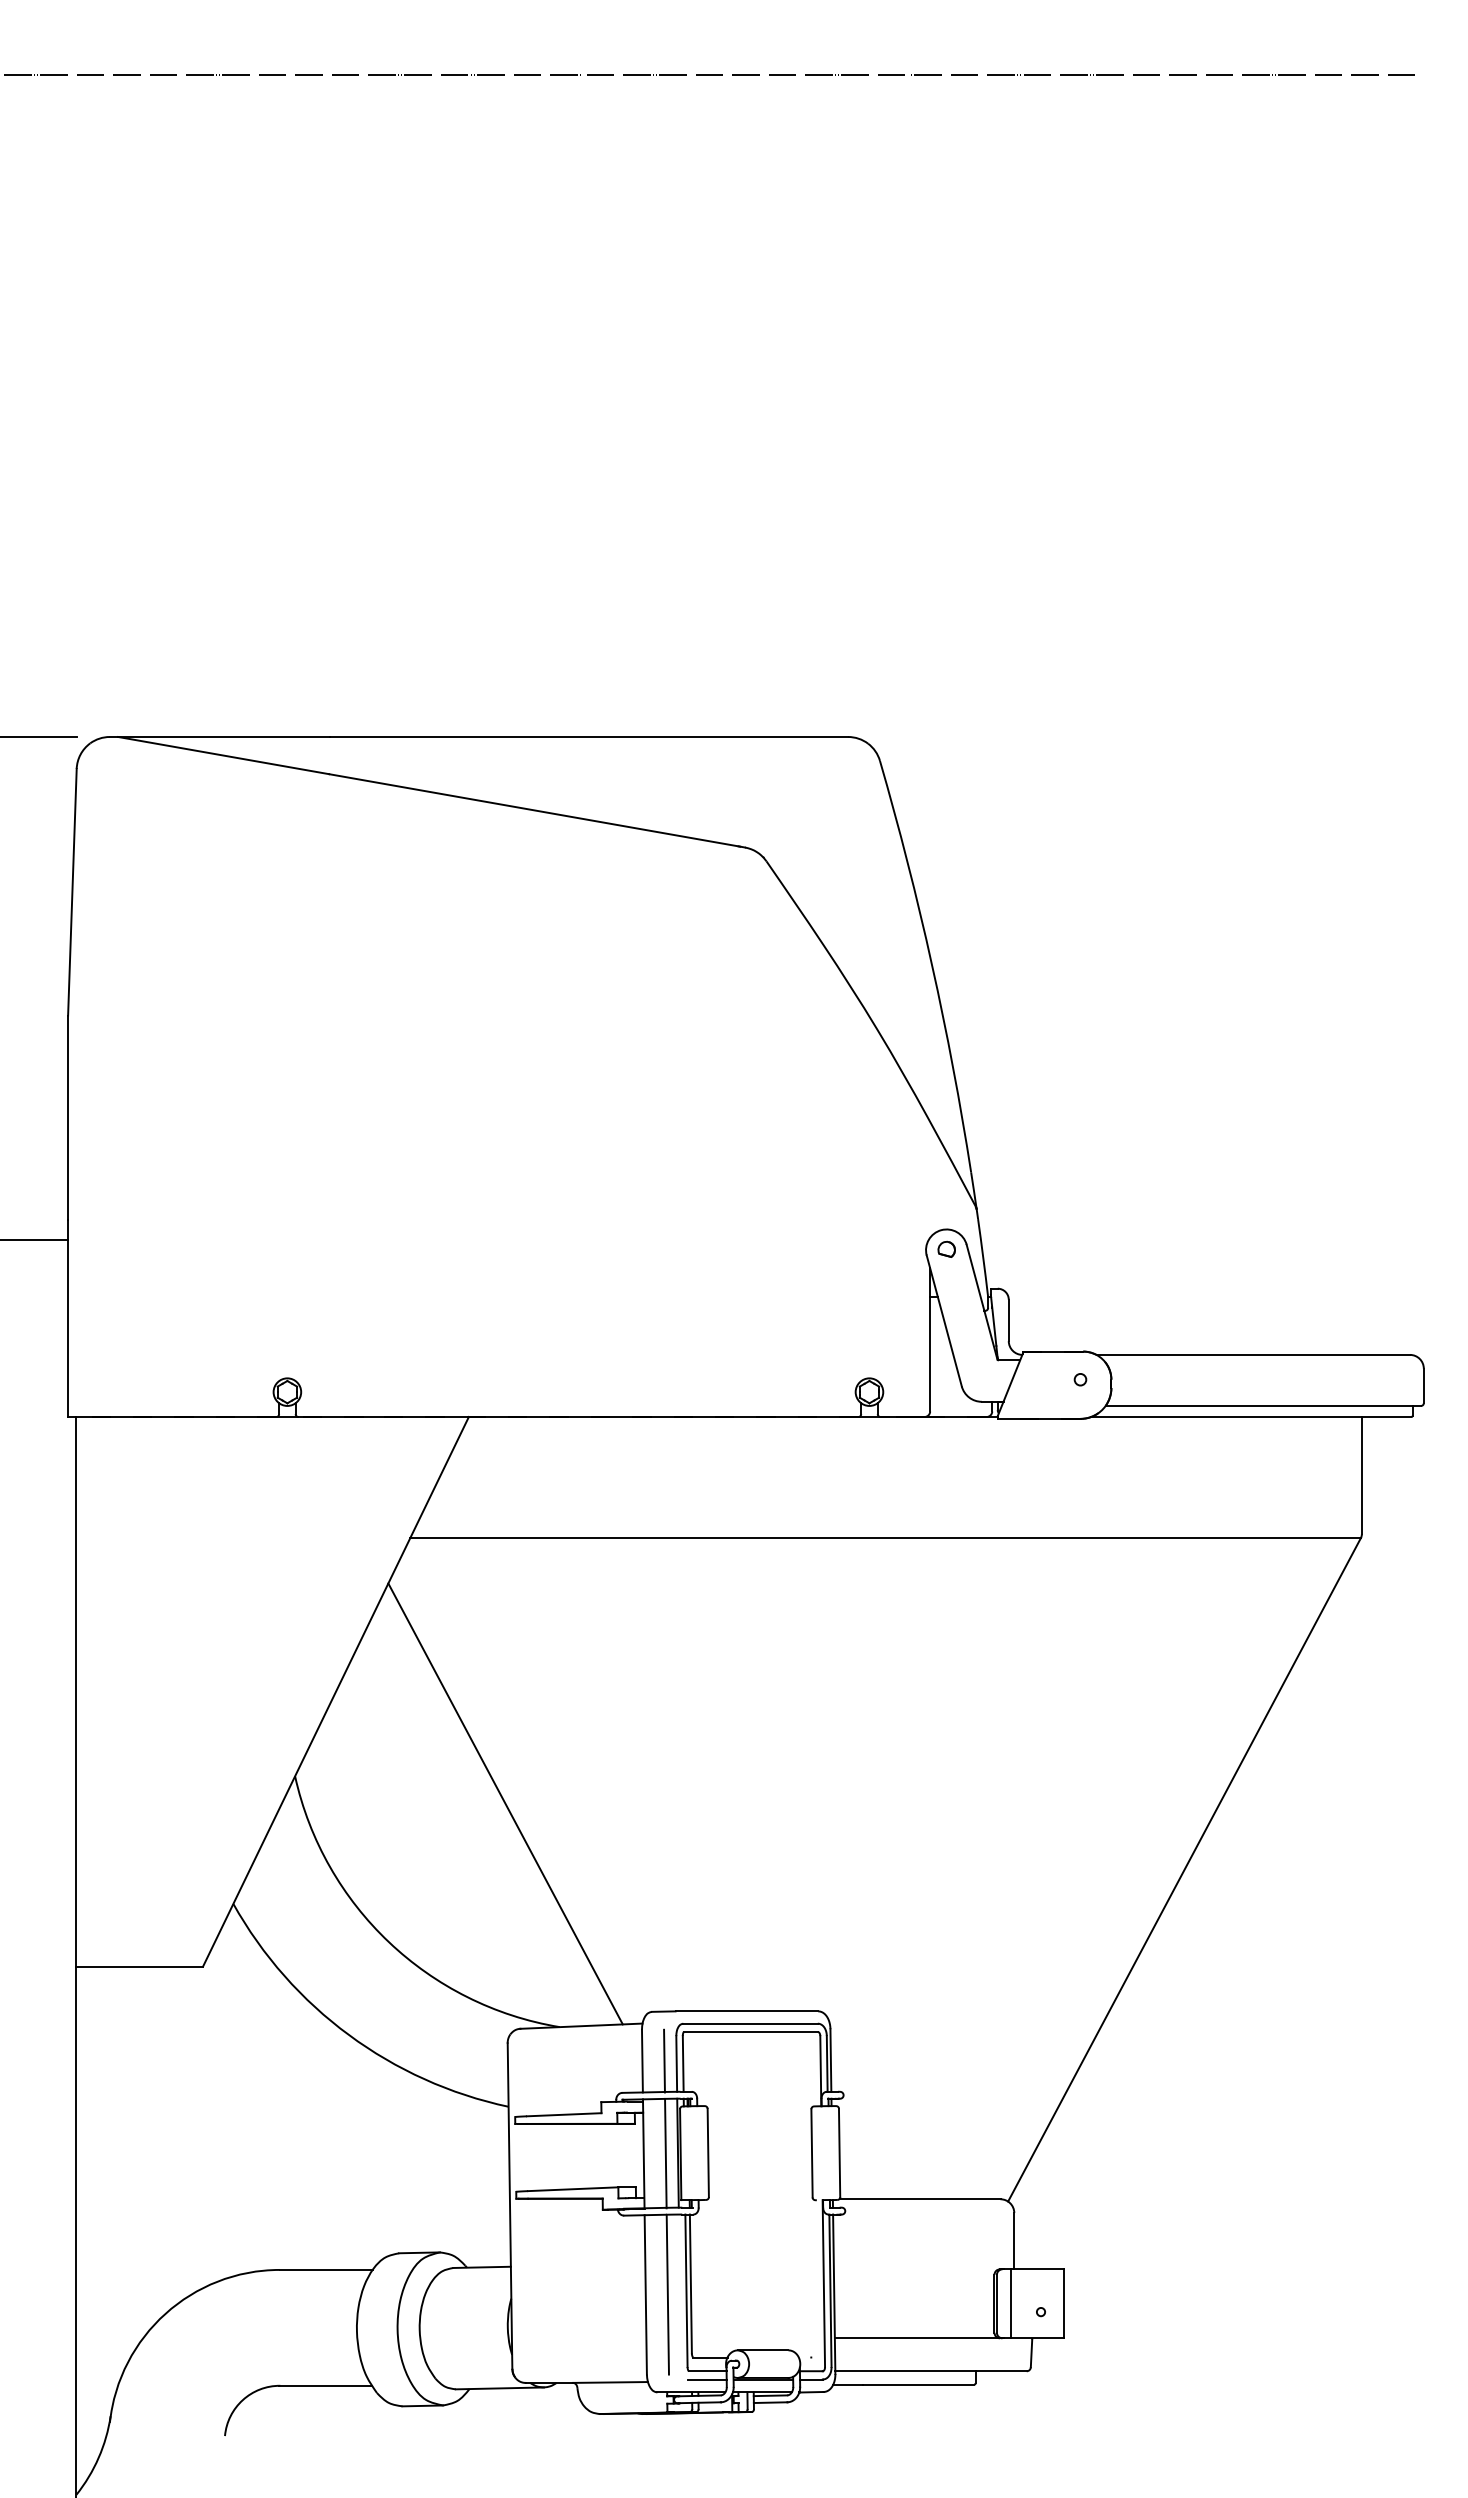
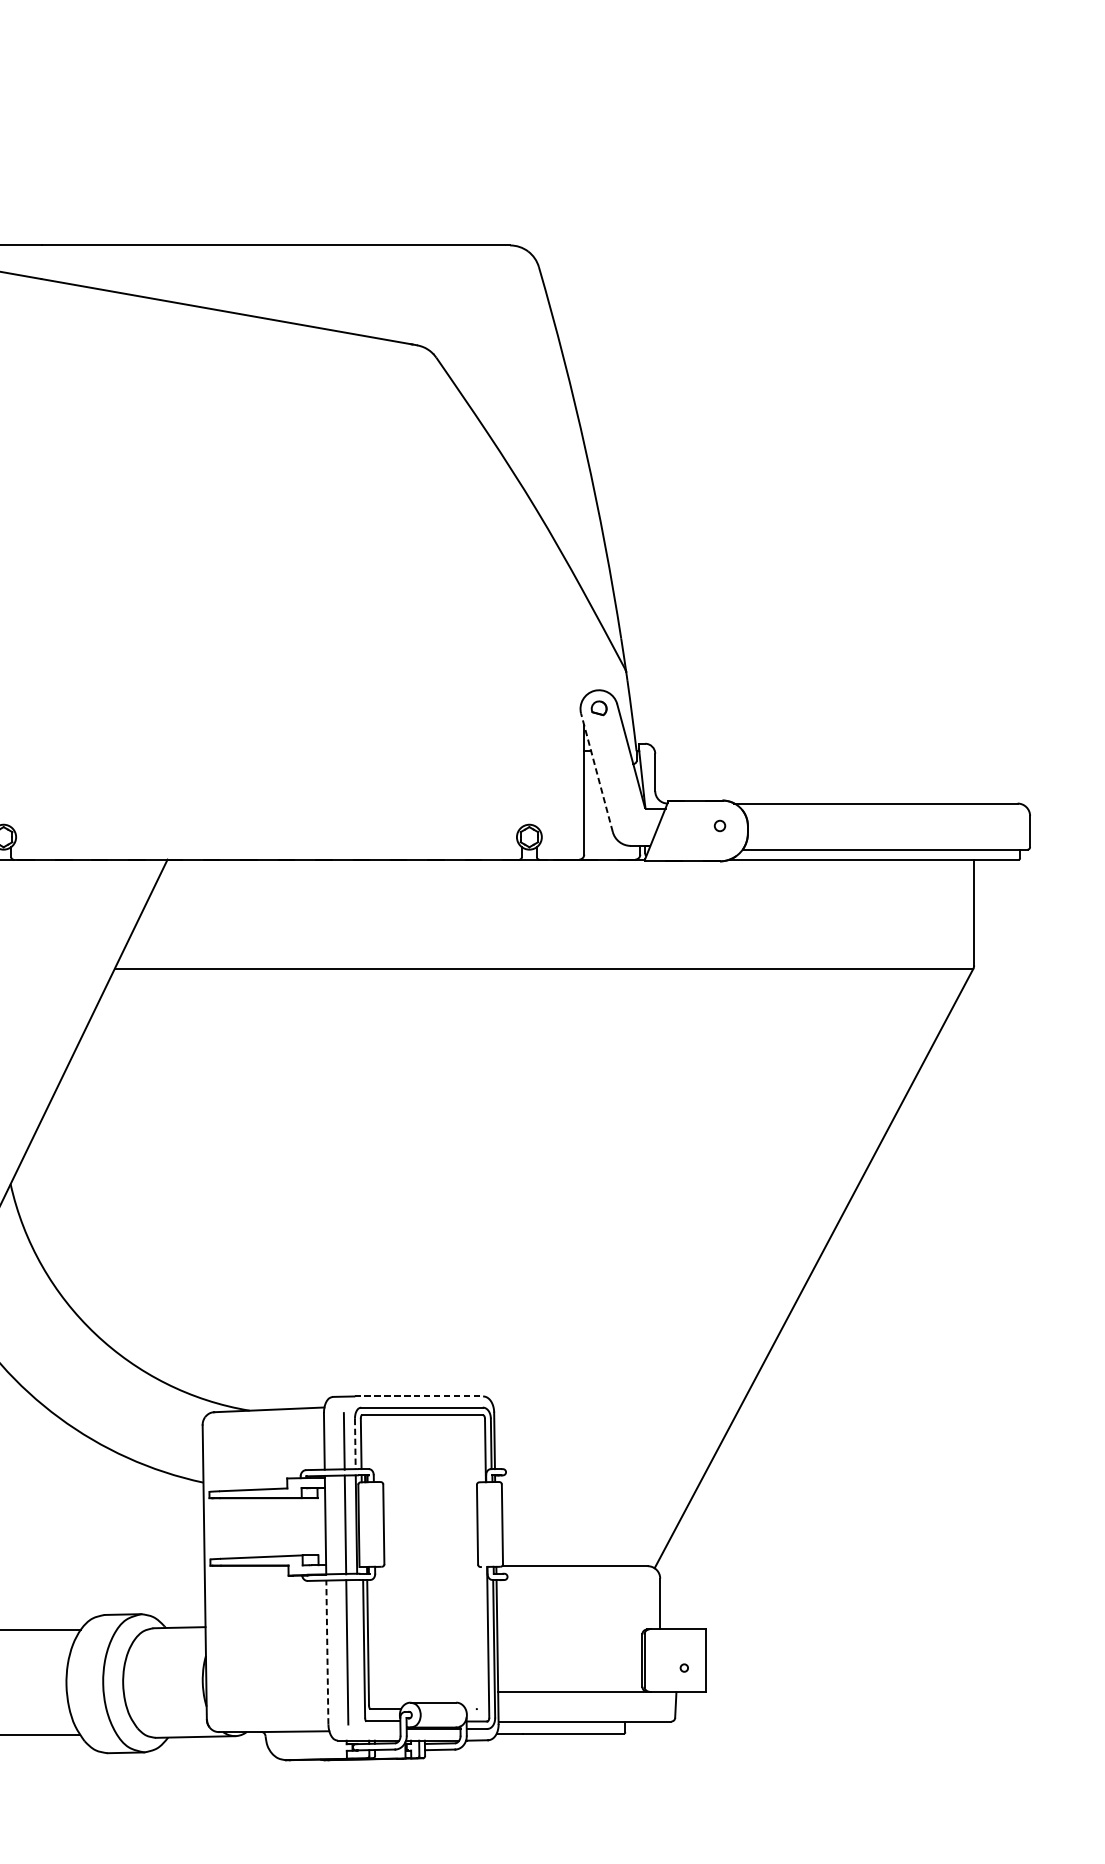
line: (944, 1320) -> (597, 772), solid -> dashed
line: (505, 1803) -> (200, 1208), removed
line: (747, 2011) -> (419, 1396), solid -> dashed
line: (676, 2063) -> (355, 1443), solid -> dashed
line: (645, 2294) -> (327, 1652), solid -> dashed
line: (1010, 2303) -> (656, 1660), removed
line: (707, 2379) -> (383, 1728), removed

